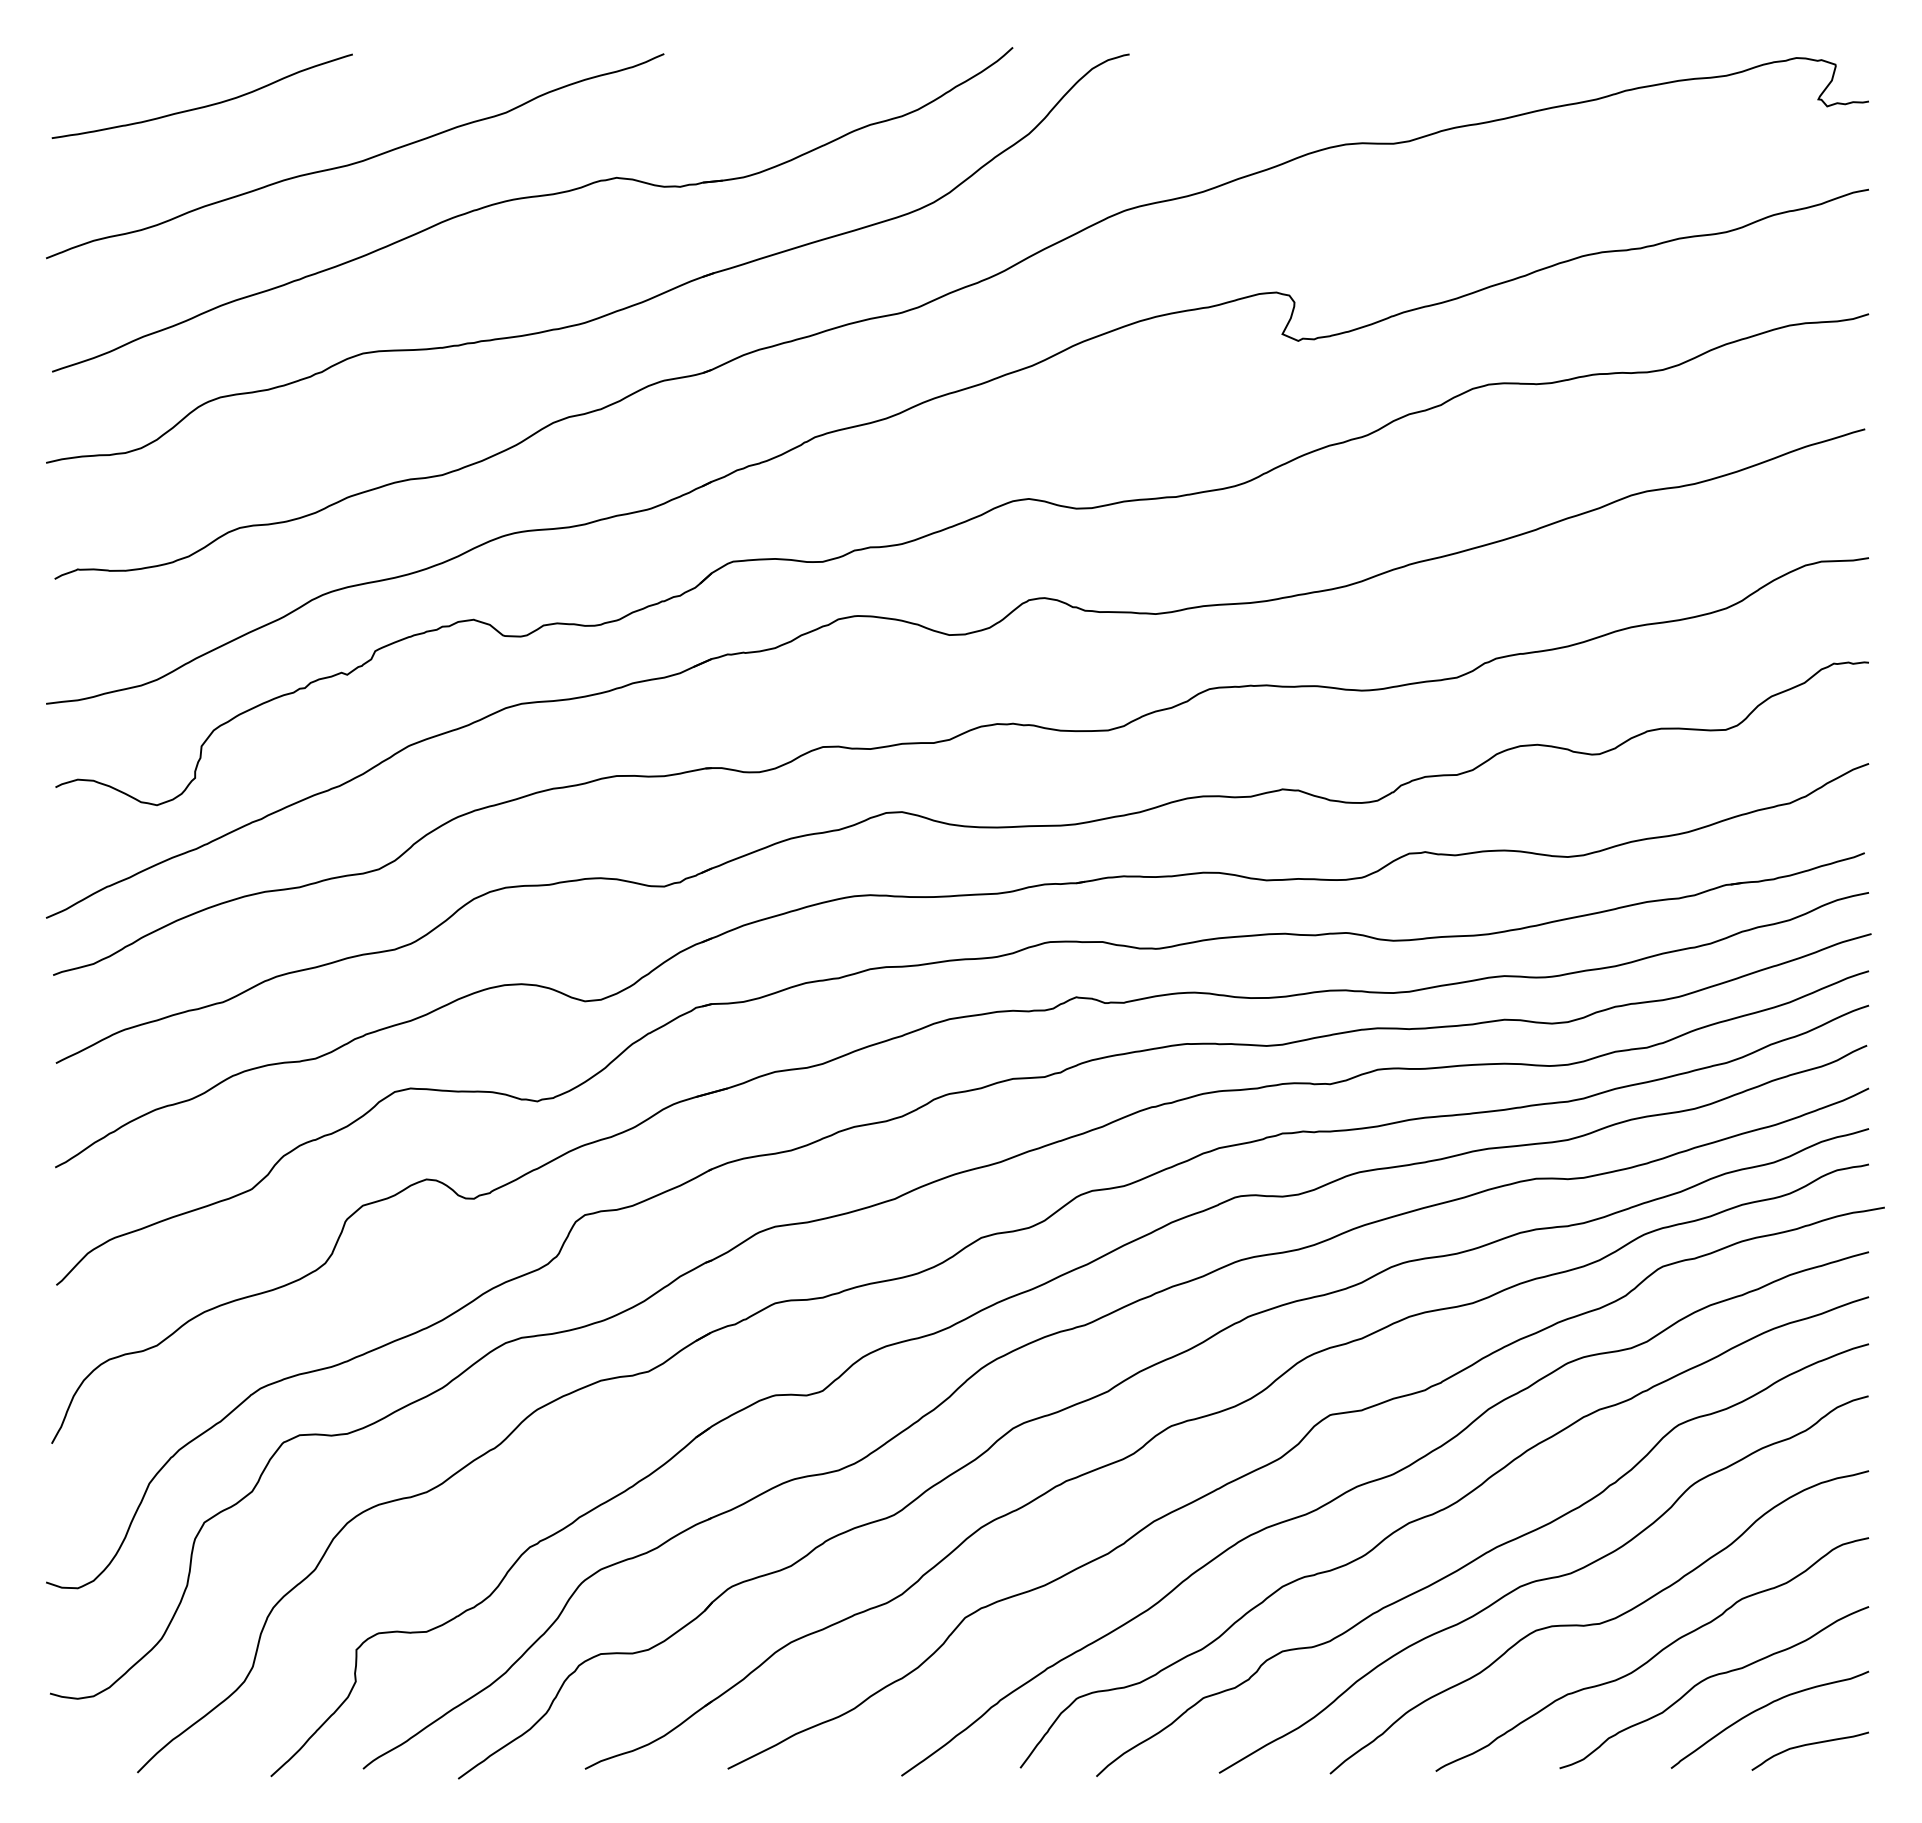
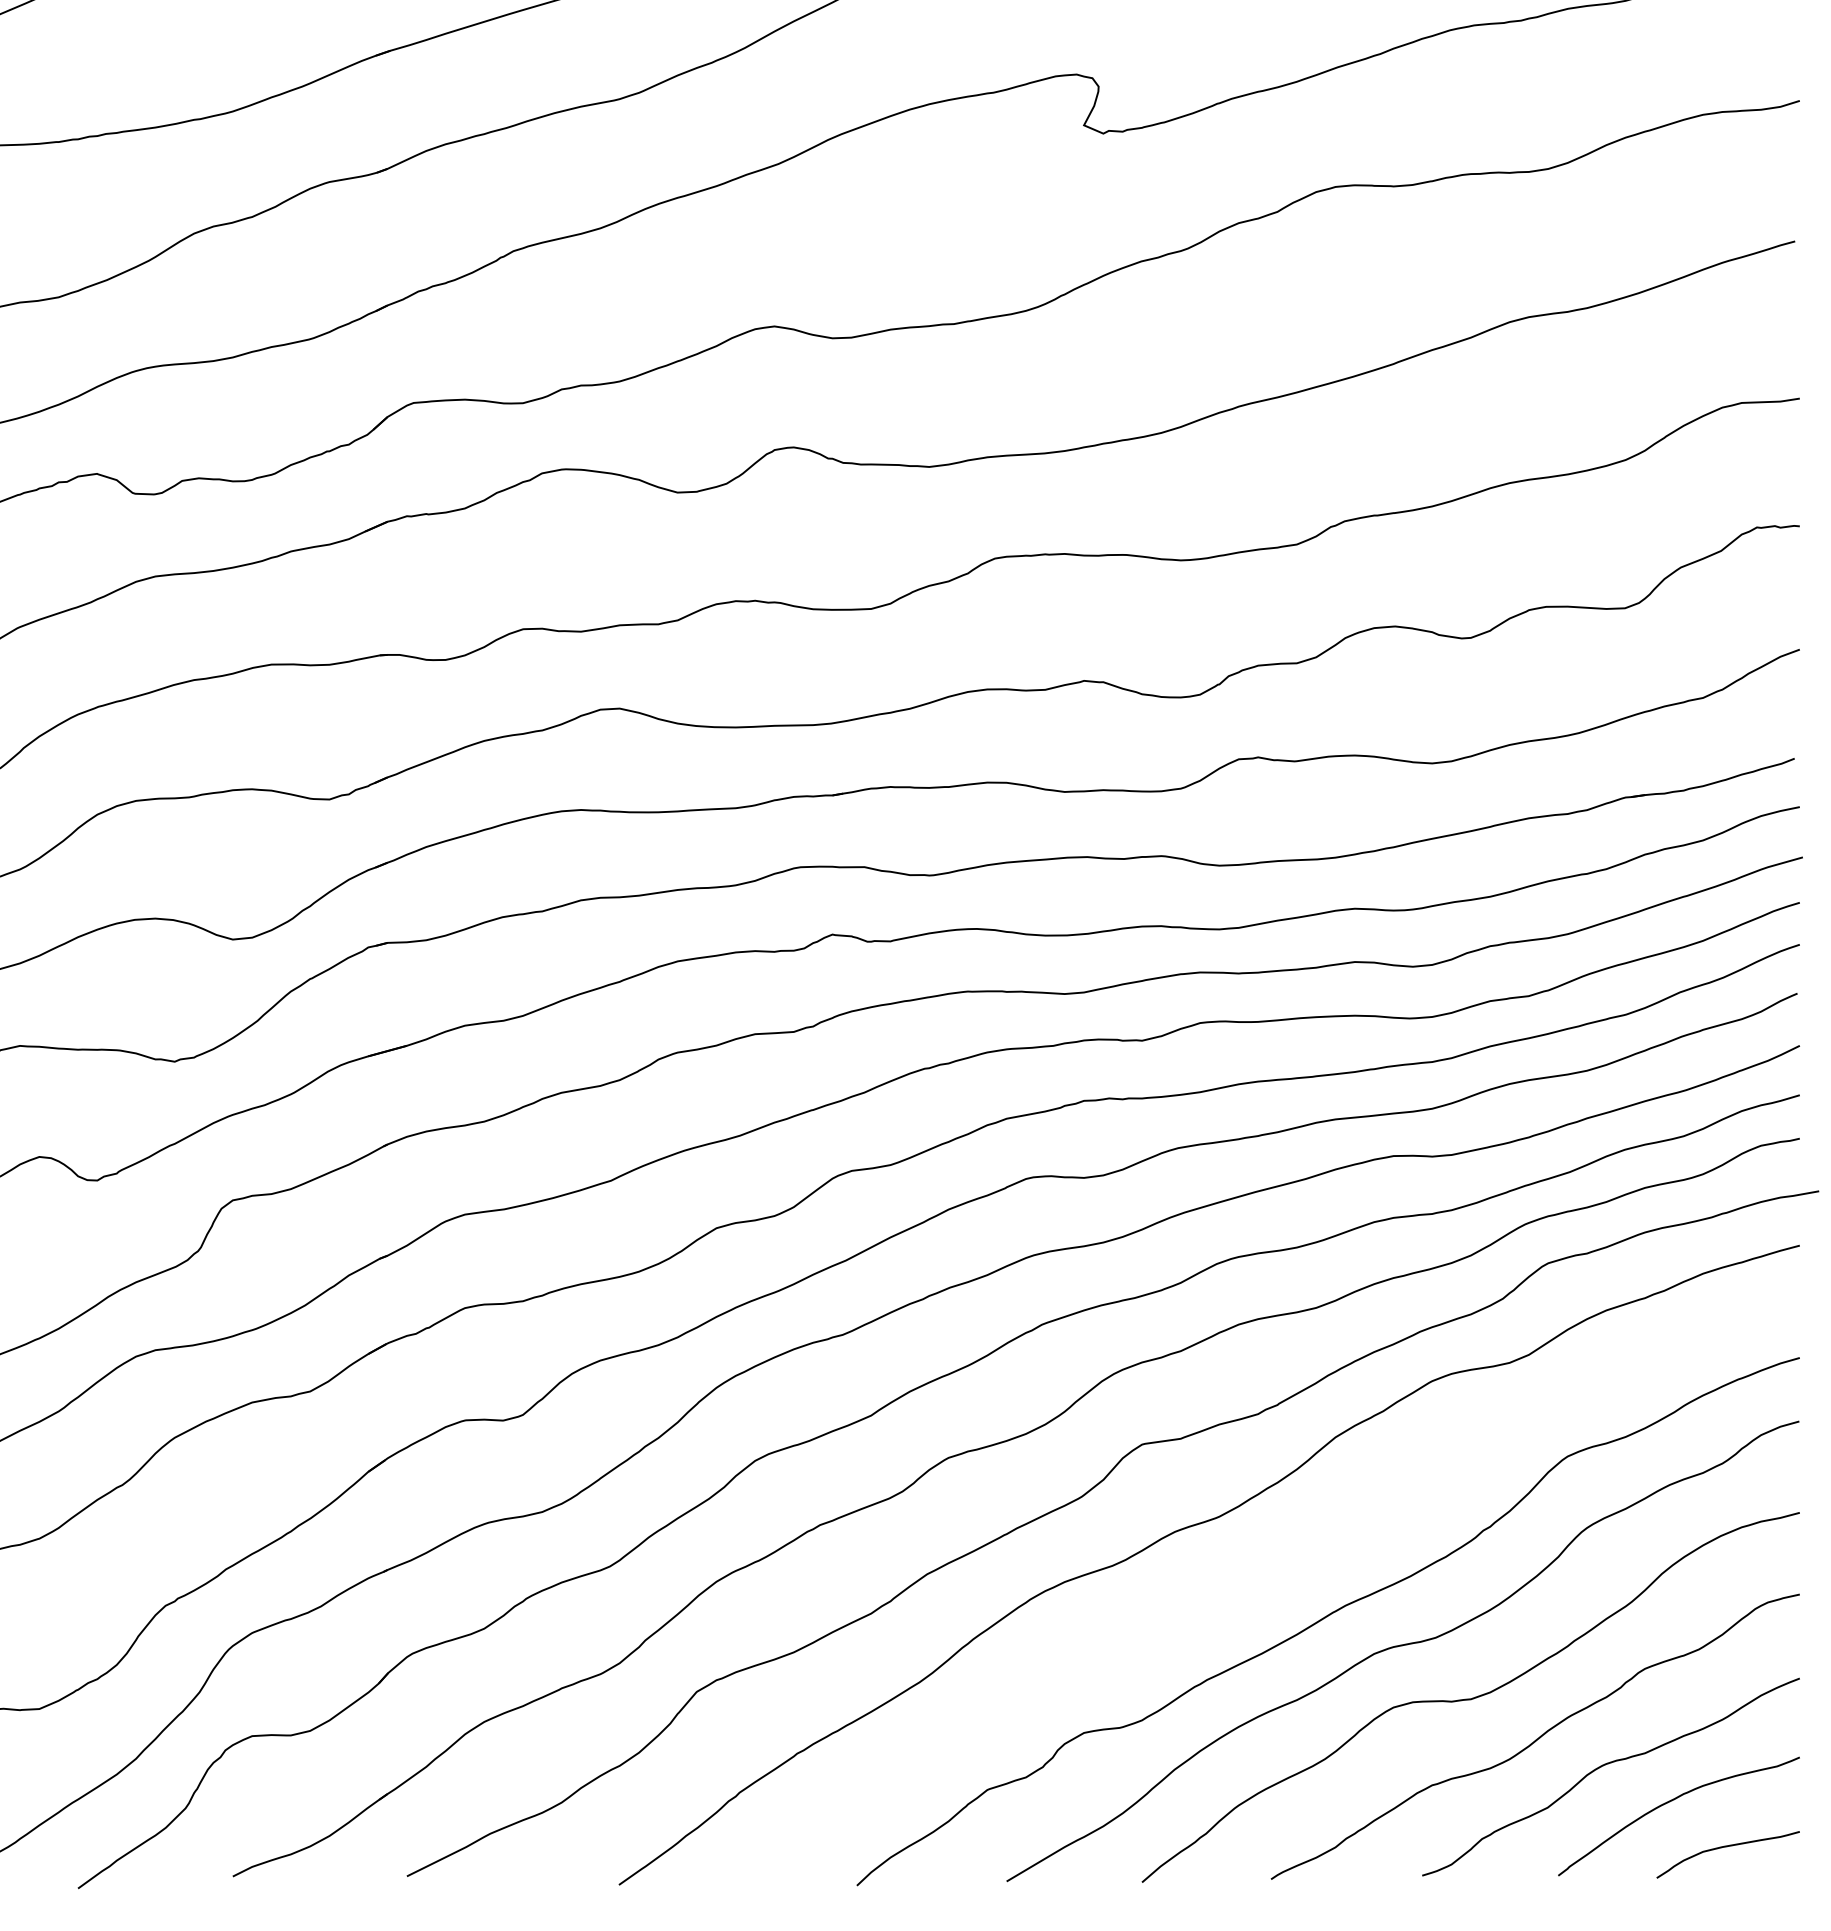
curve: (1437, 1513) -> (1273, 1564), removed

